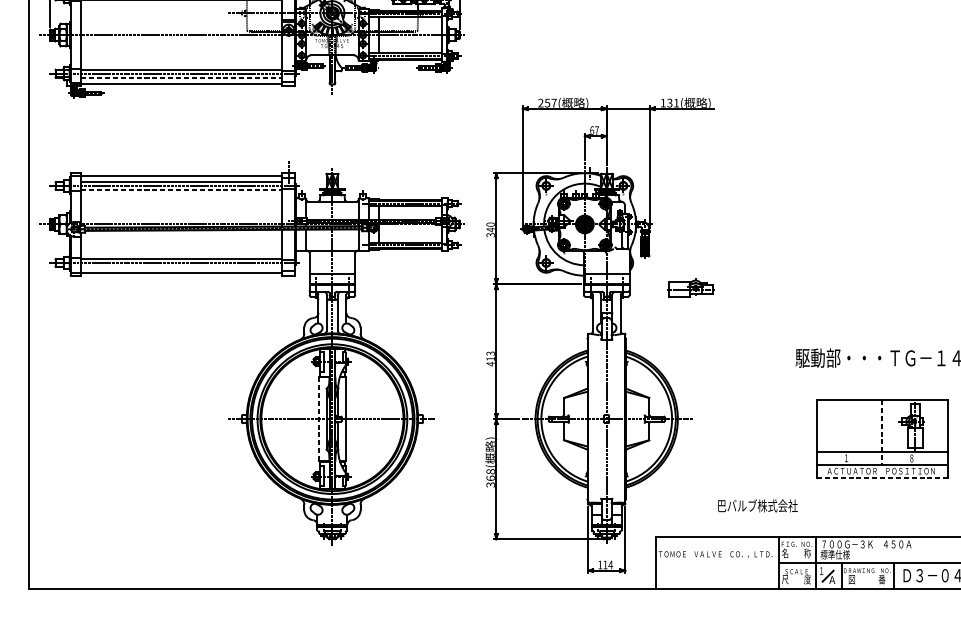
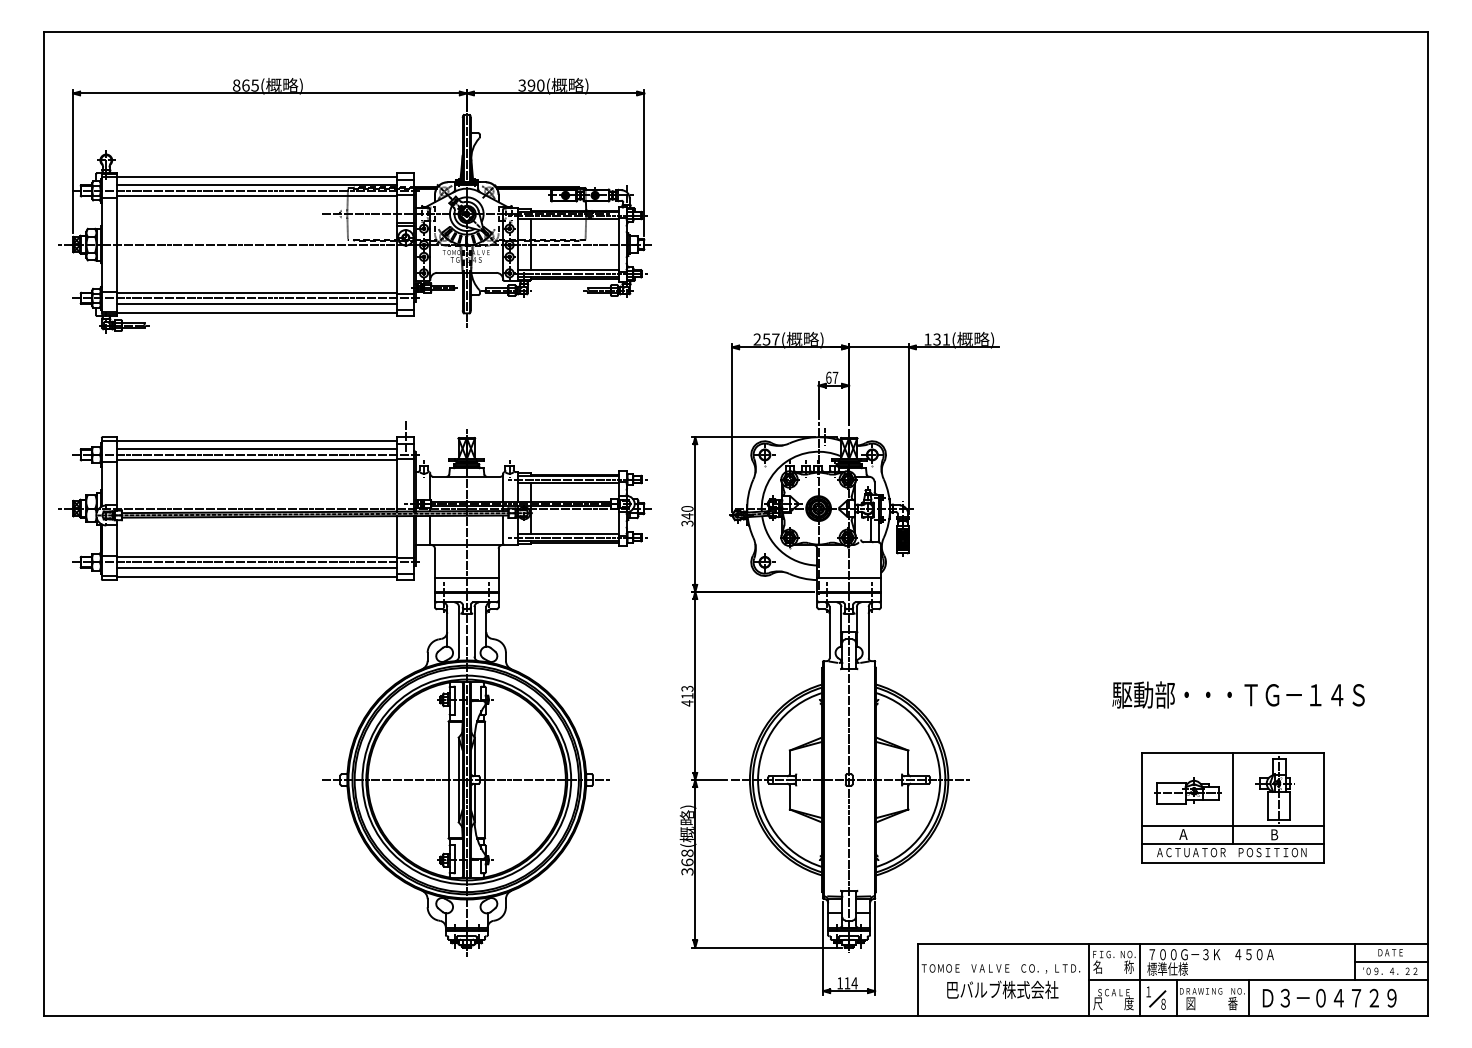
line: (181, 77) -> (256, 303), dashed -> solid
line: (181, 189) -> (256, 460), dashed -> solid
line: (181, 266) -> (256, 567), added
part: (690, 287) -> (1187, 790), moved
line: (319, 419) -> (448, 780), dashed -> solid
line: (882, 432) -> (1233, 798), dashed -> solid
text: (846, 458) -> (1183, 834), １ -> A
text: (911, 458) -> (1274, 834), ８ -> B
line: (882, 478) -> (1233, 862), dashed -> solid
text: (757, 505) -> (1002, 989), moved
text: (832, 579) -> (1163, 1003), A -> ８

